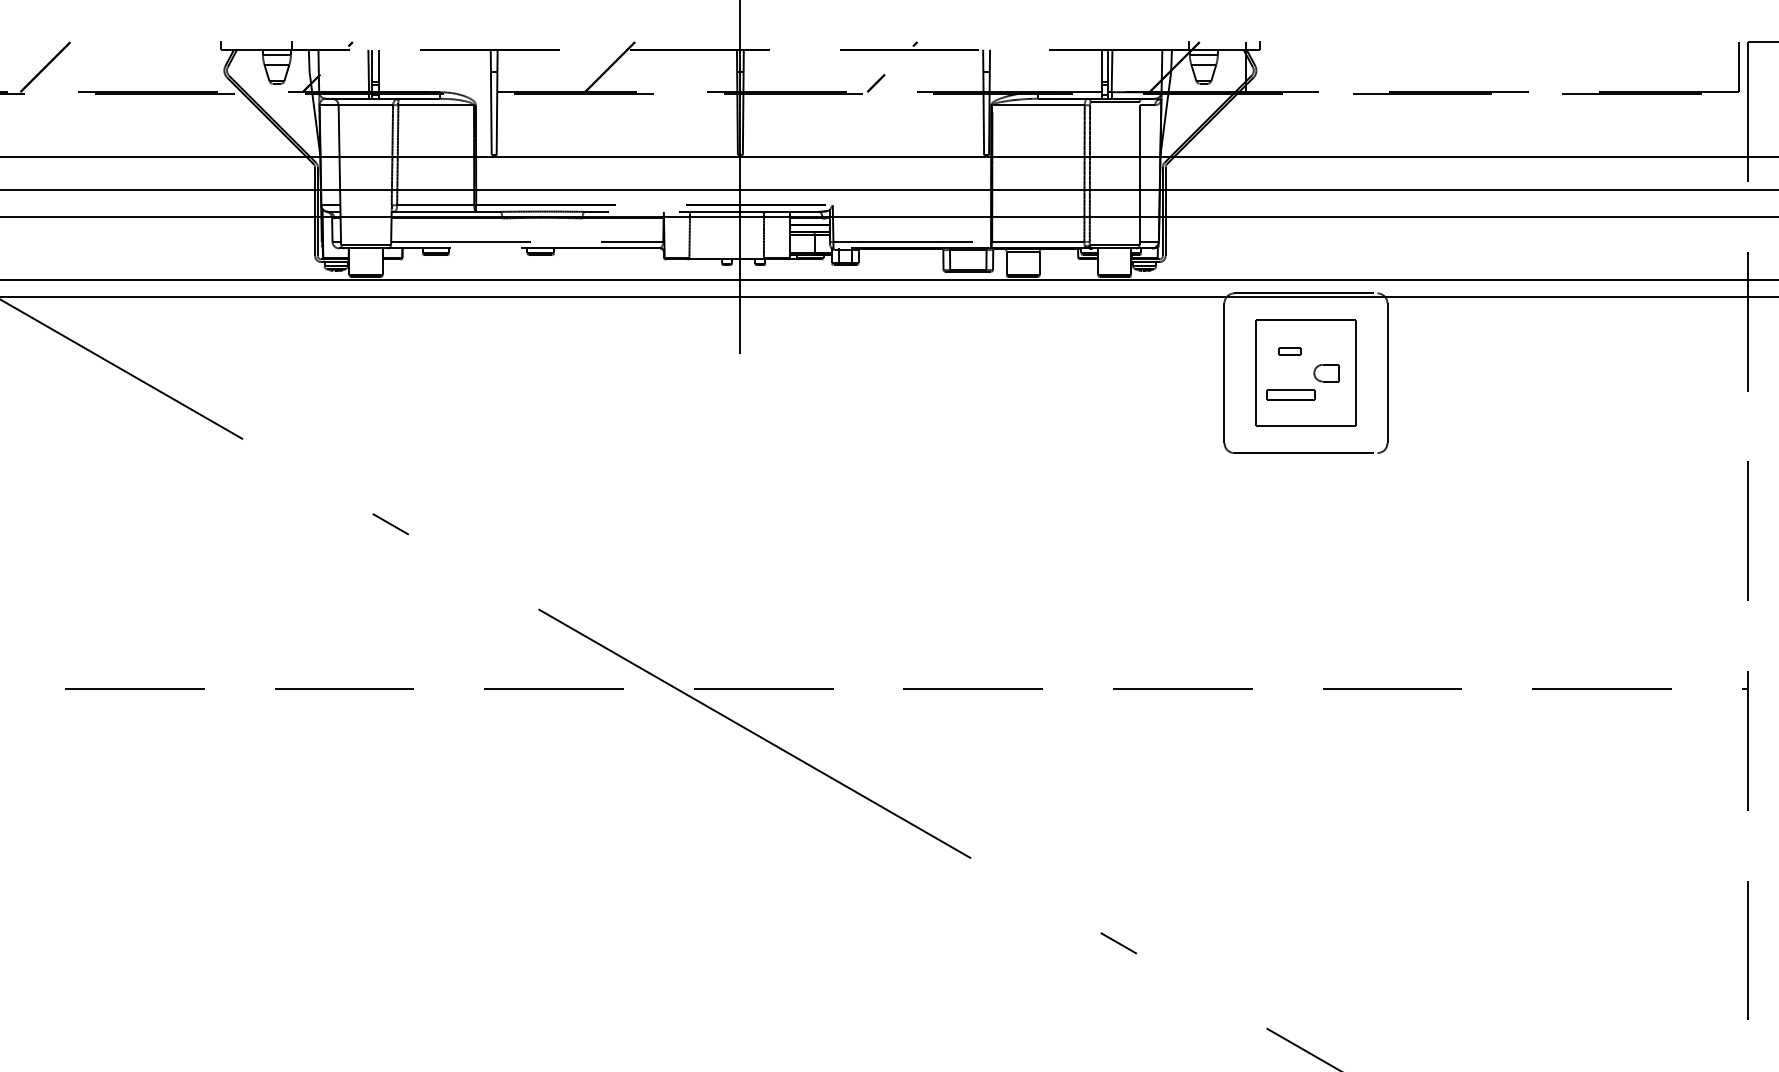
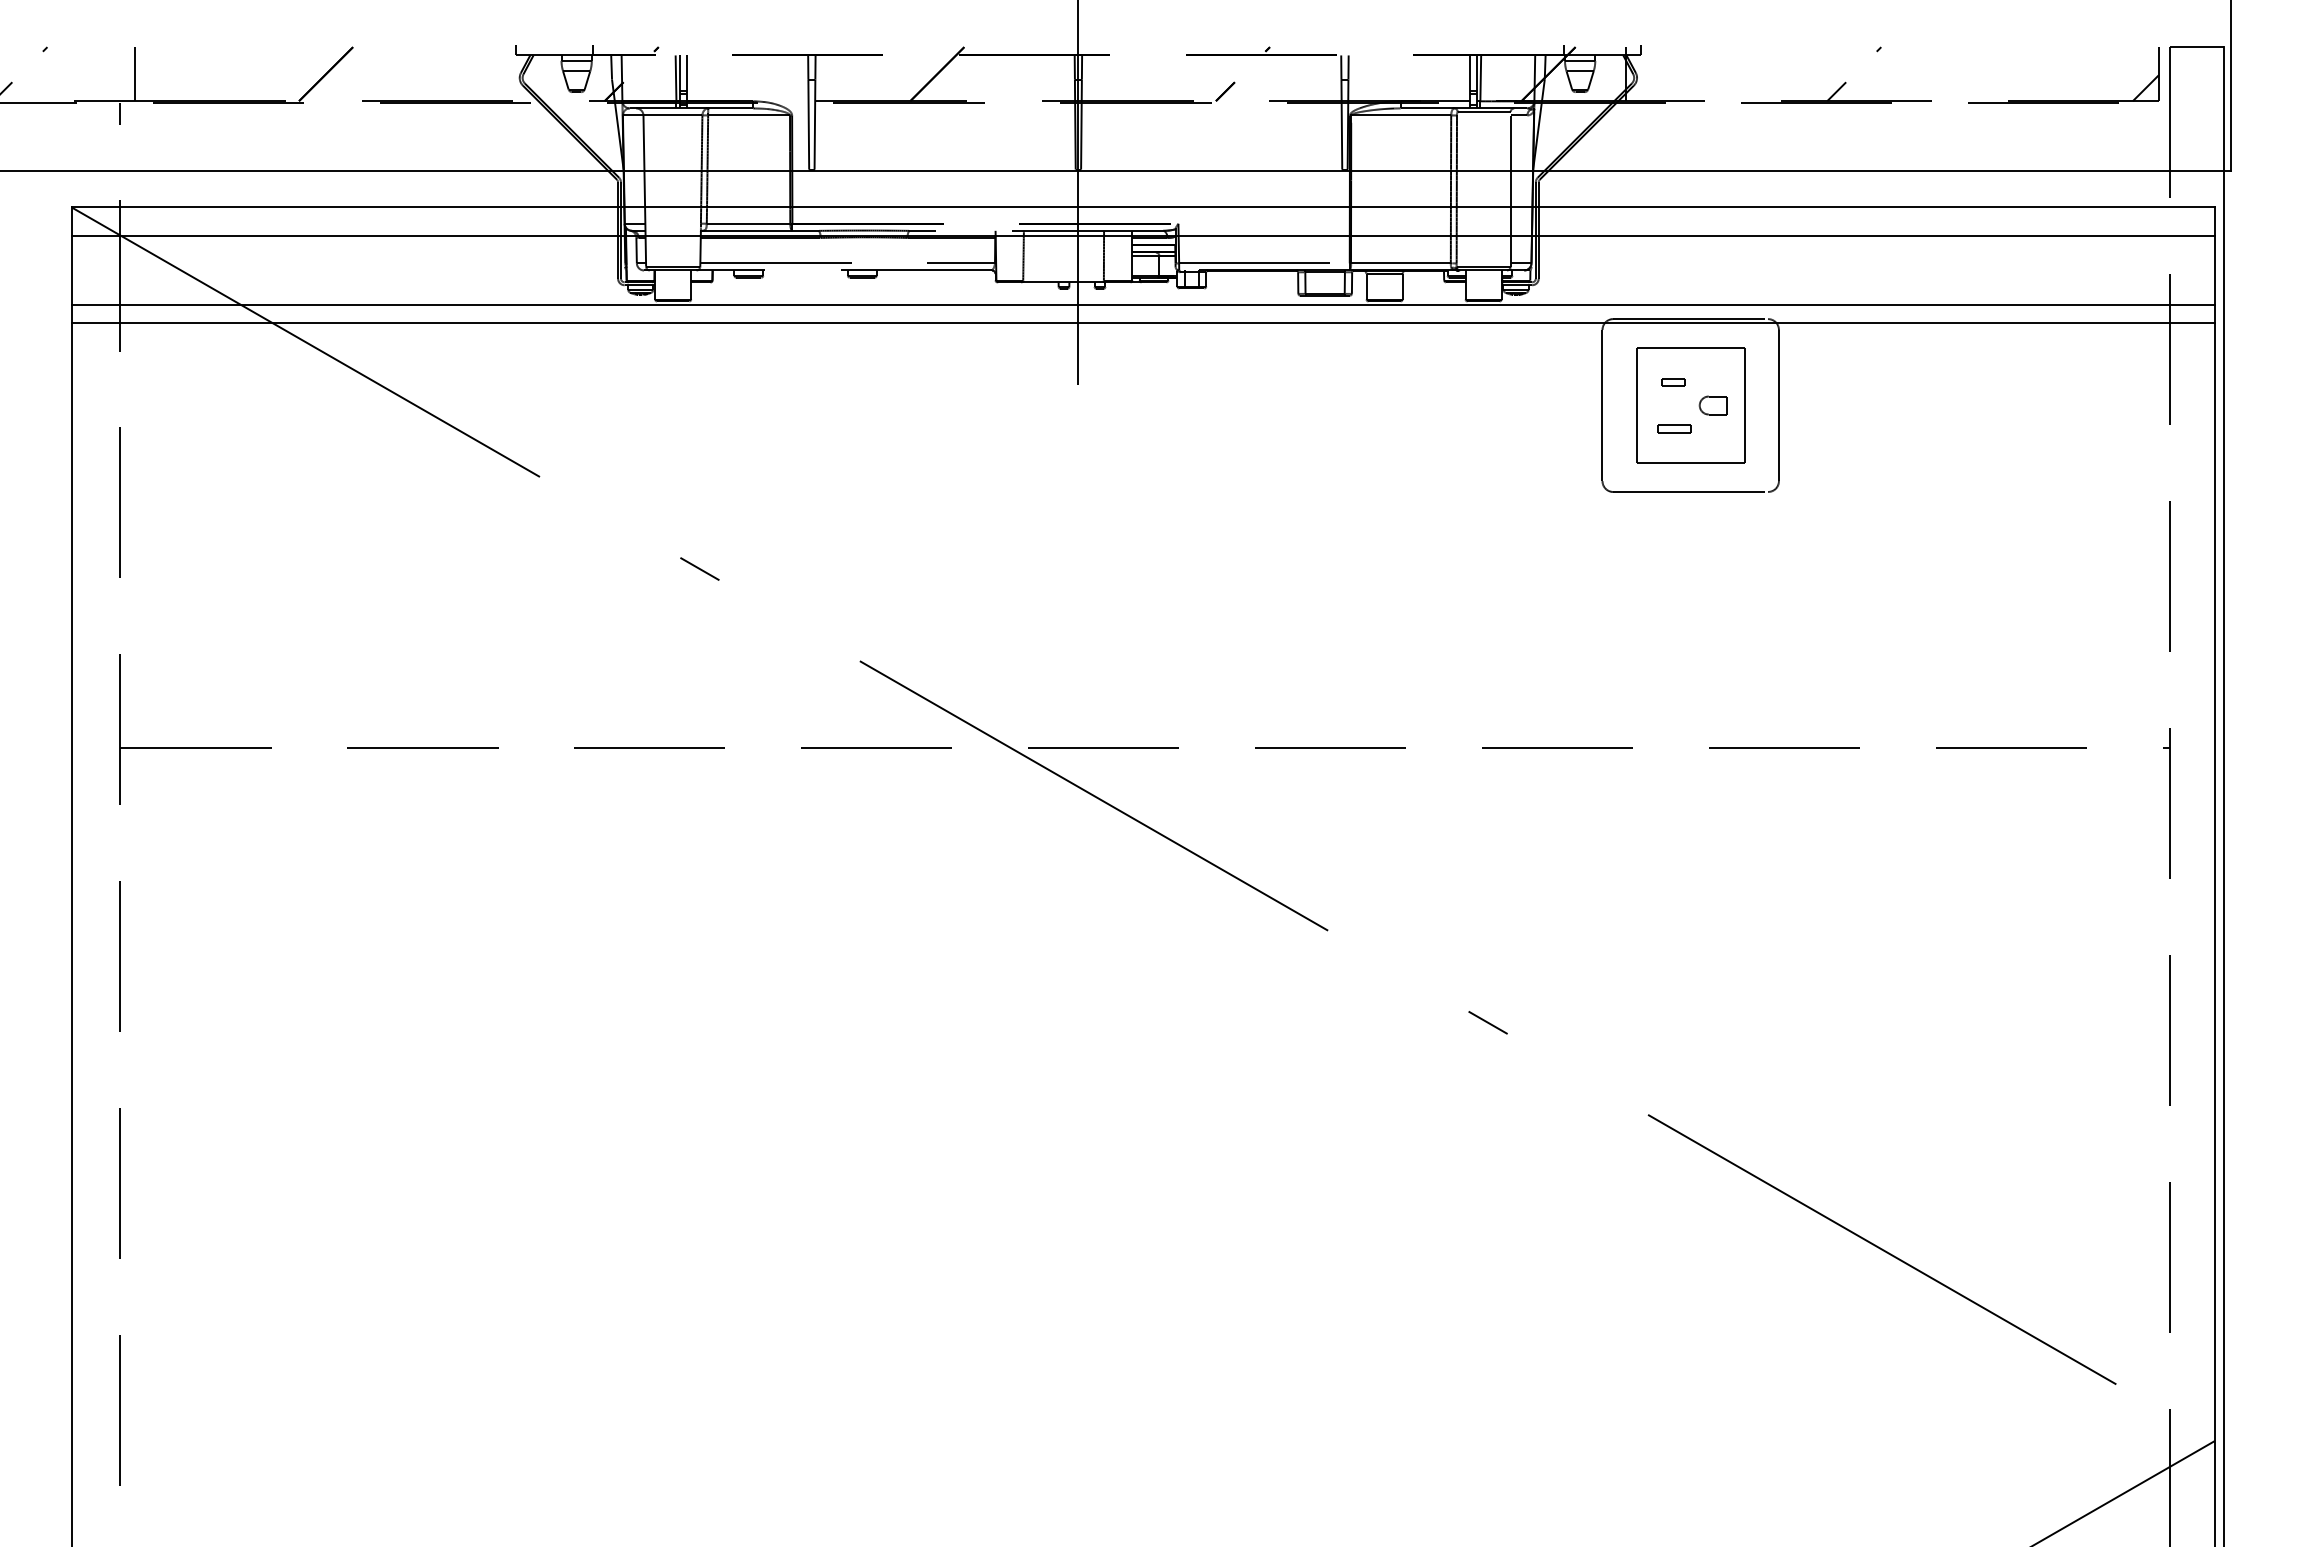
hatch: (1584, 67) -> (1992, 74), added
part: (1290, 394) -> (1674, 428), size x0.62

